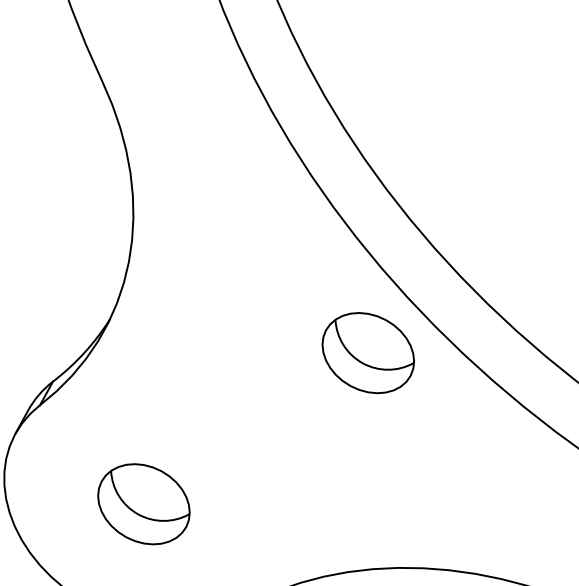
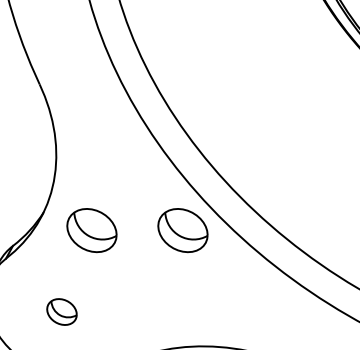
part: (198, 352) -> (91, 230), added
part: (142, 503) -> (61, 311), size x0.6

